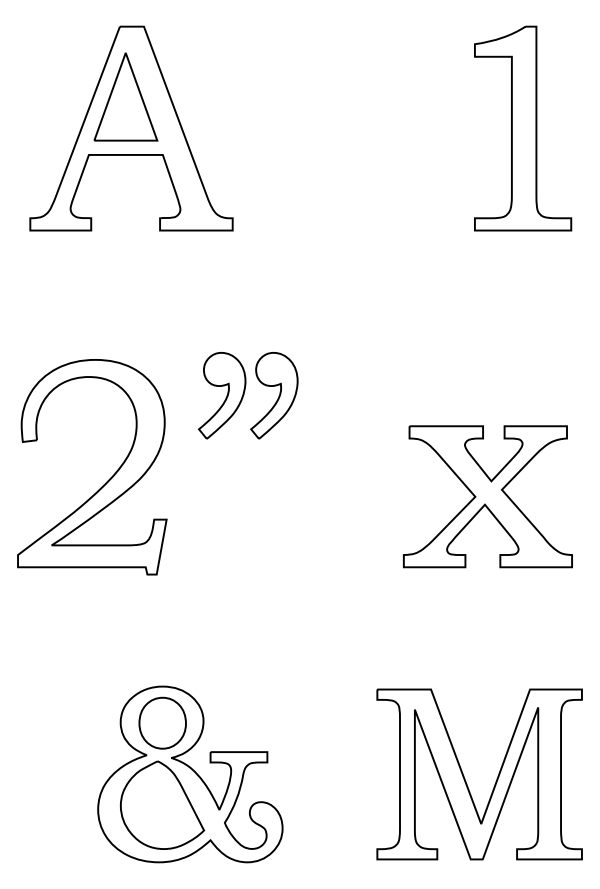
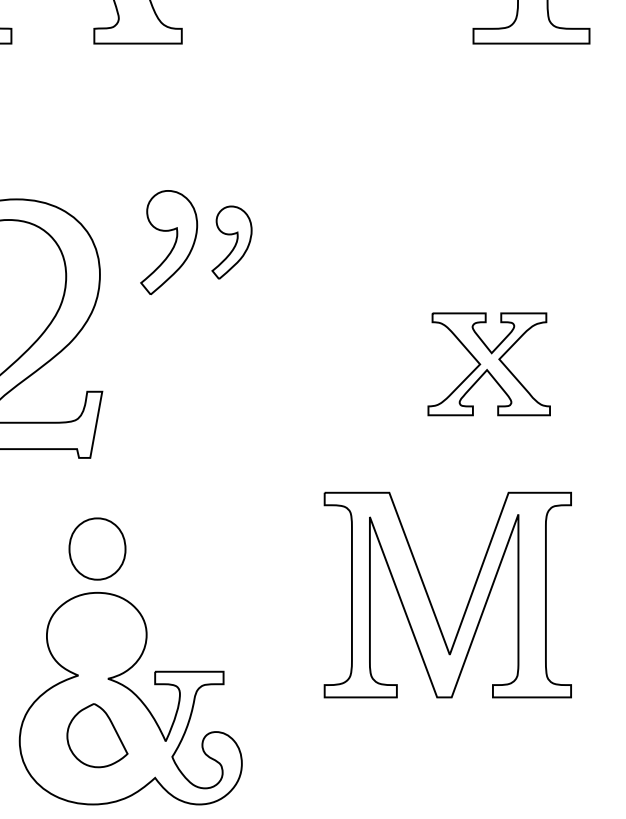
part: (274, 395) -> (232, 242), size x0.7
part: (487, 496) -> (488, 363), size x0.6
part: (162, 722) -> (97, 548), moved
part: (465, 778) -> (430, 599), moved
part: (162, 804) -> (97, 734), size x0.6

